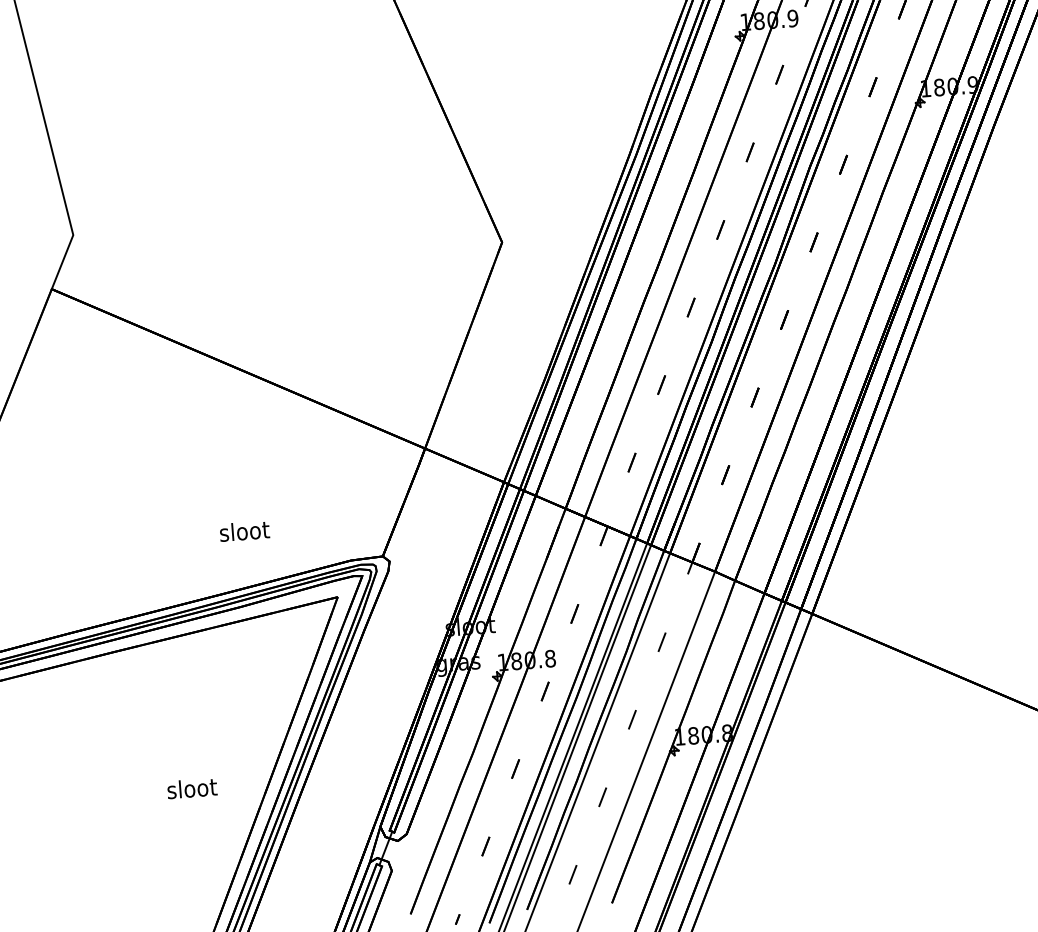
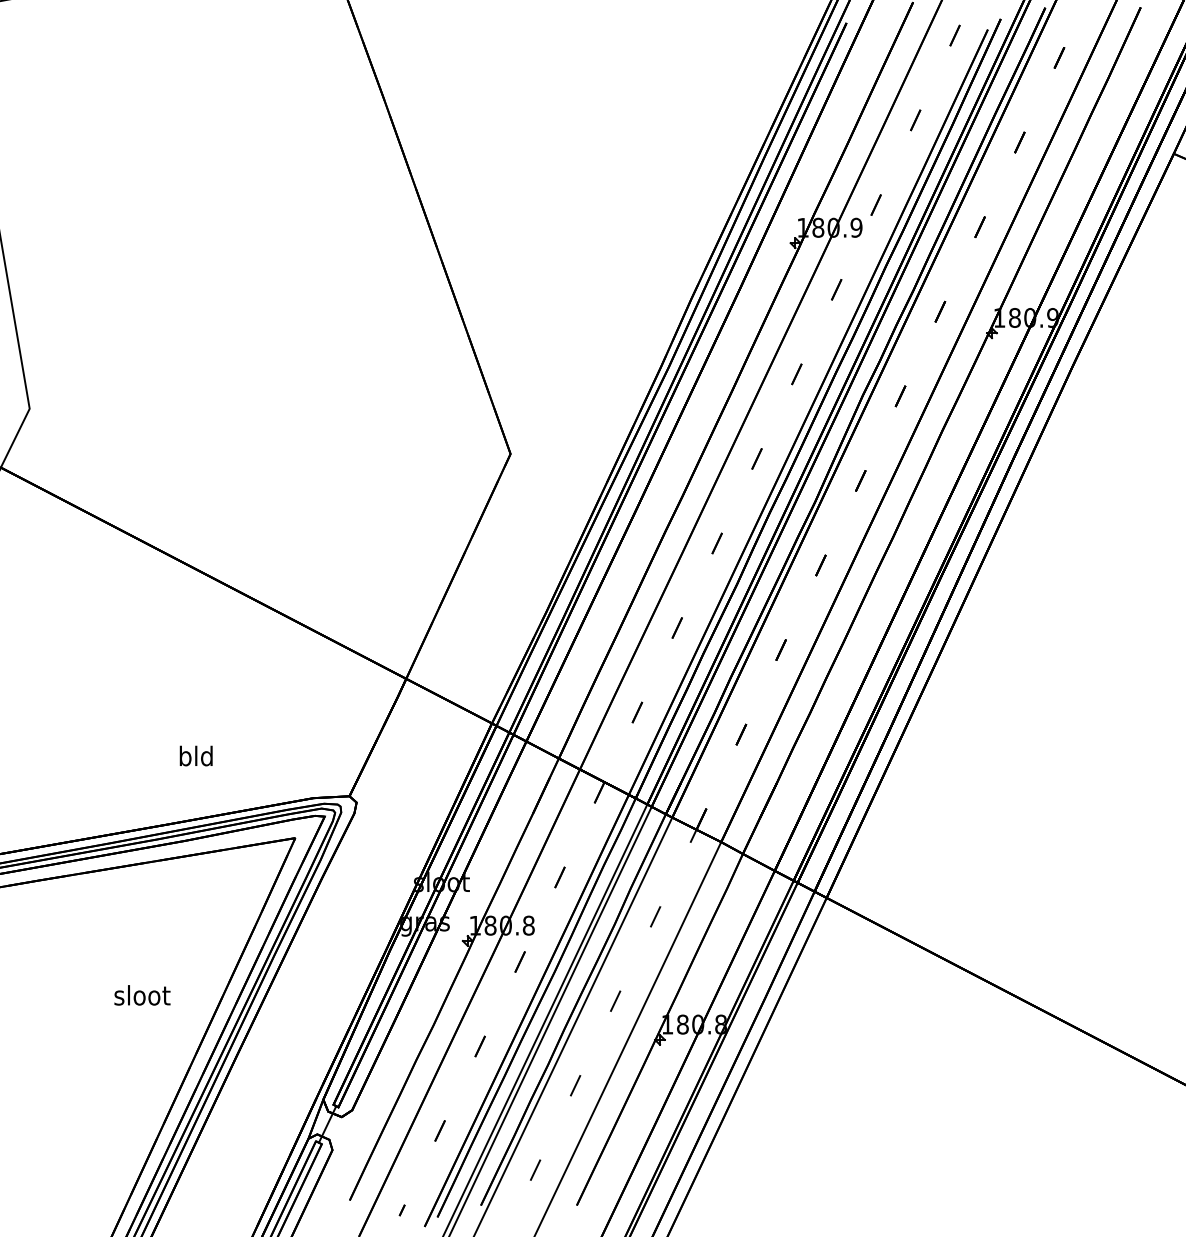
text: (244, 530) -> (196, 755), sloot -> bld
text: (192, 788) -> (142, 995), moved

